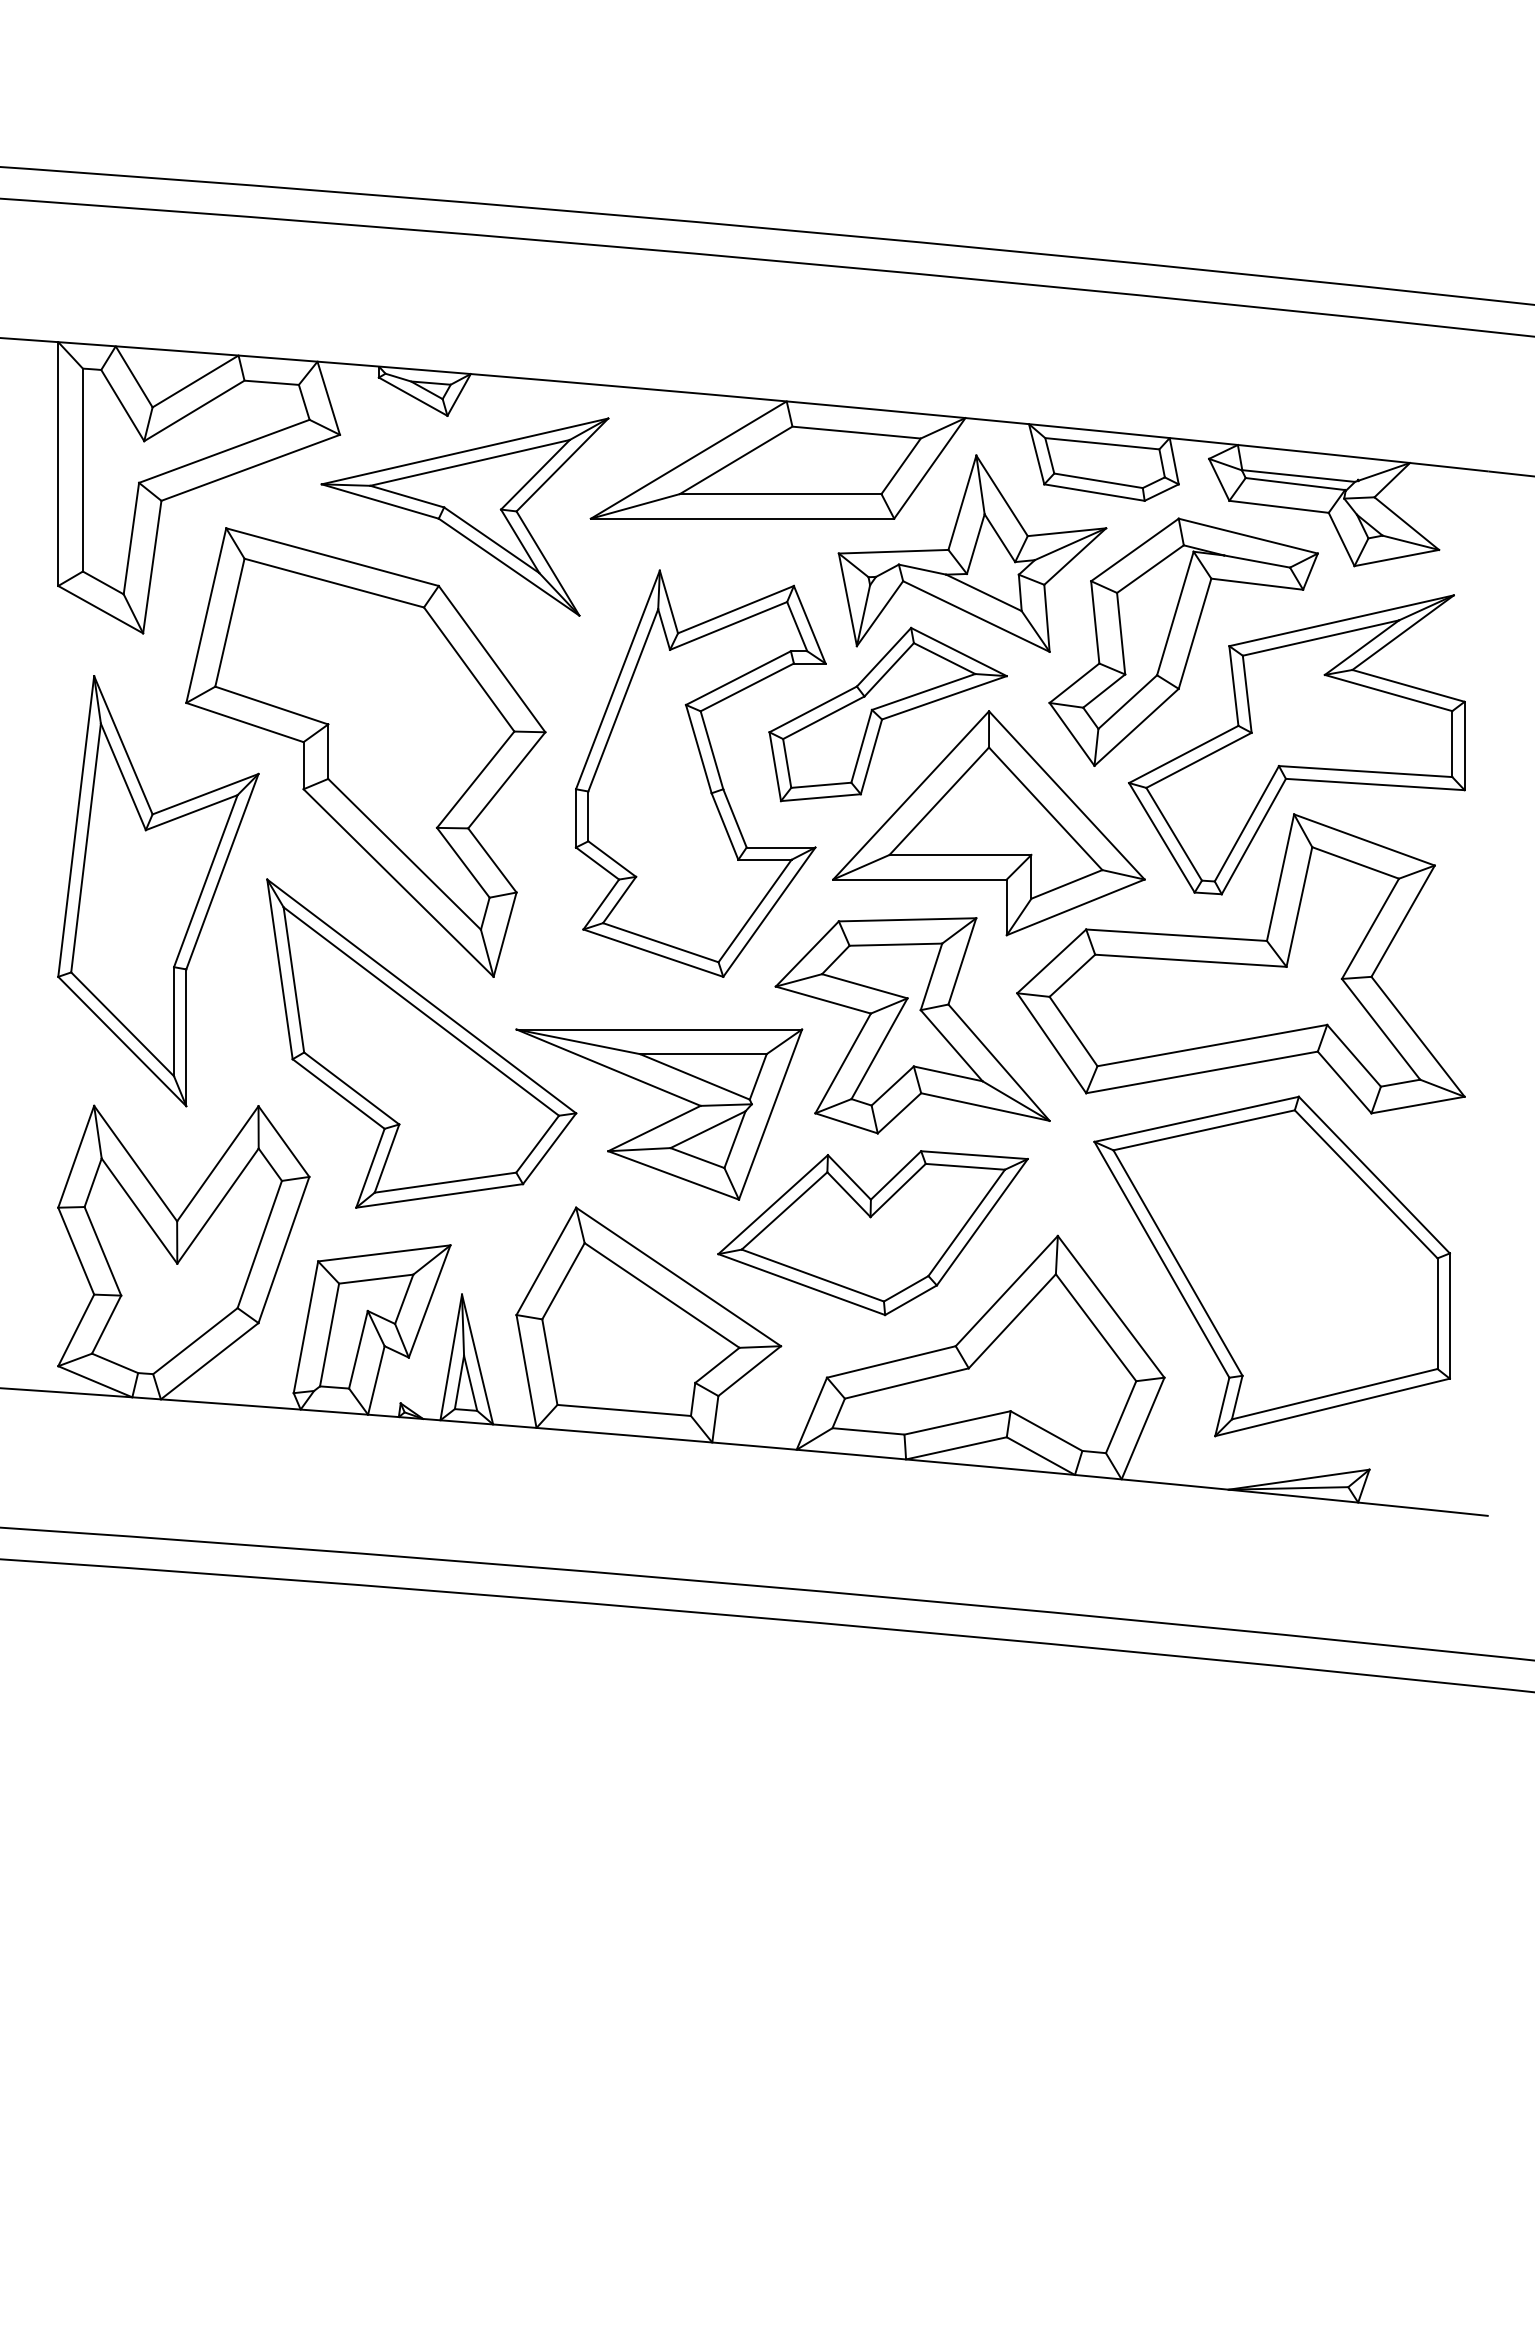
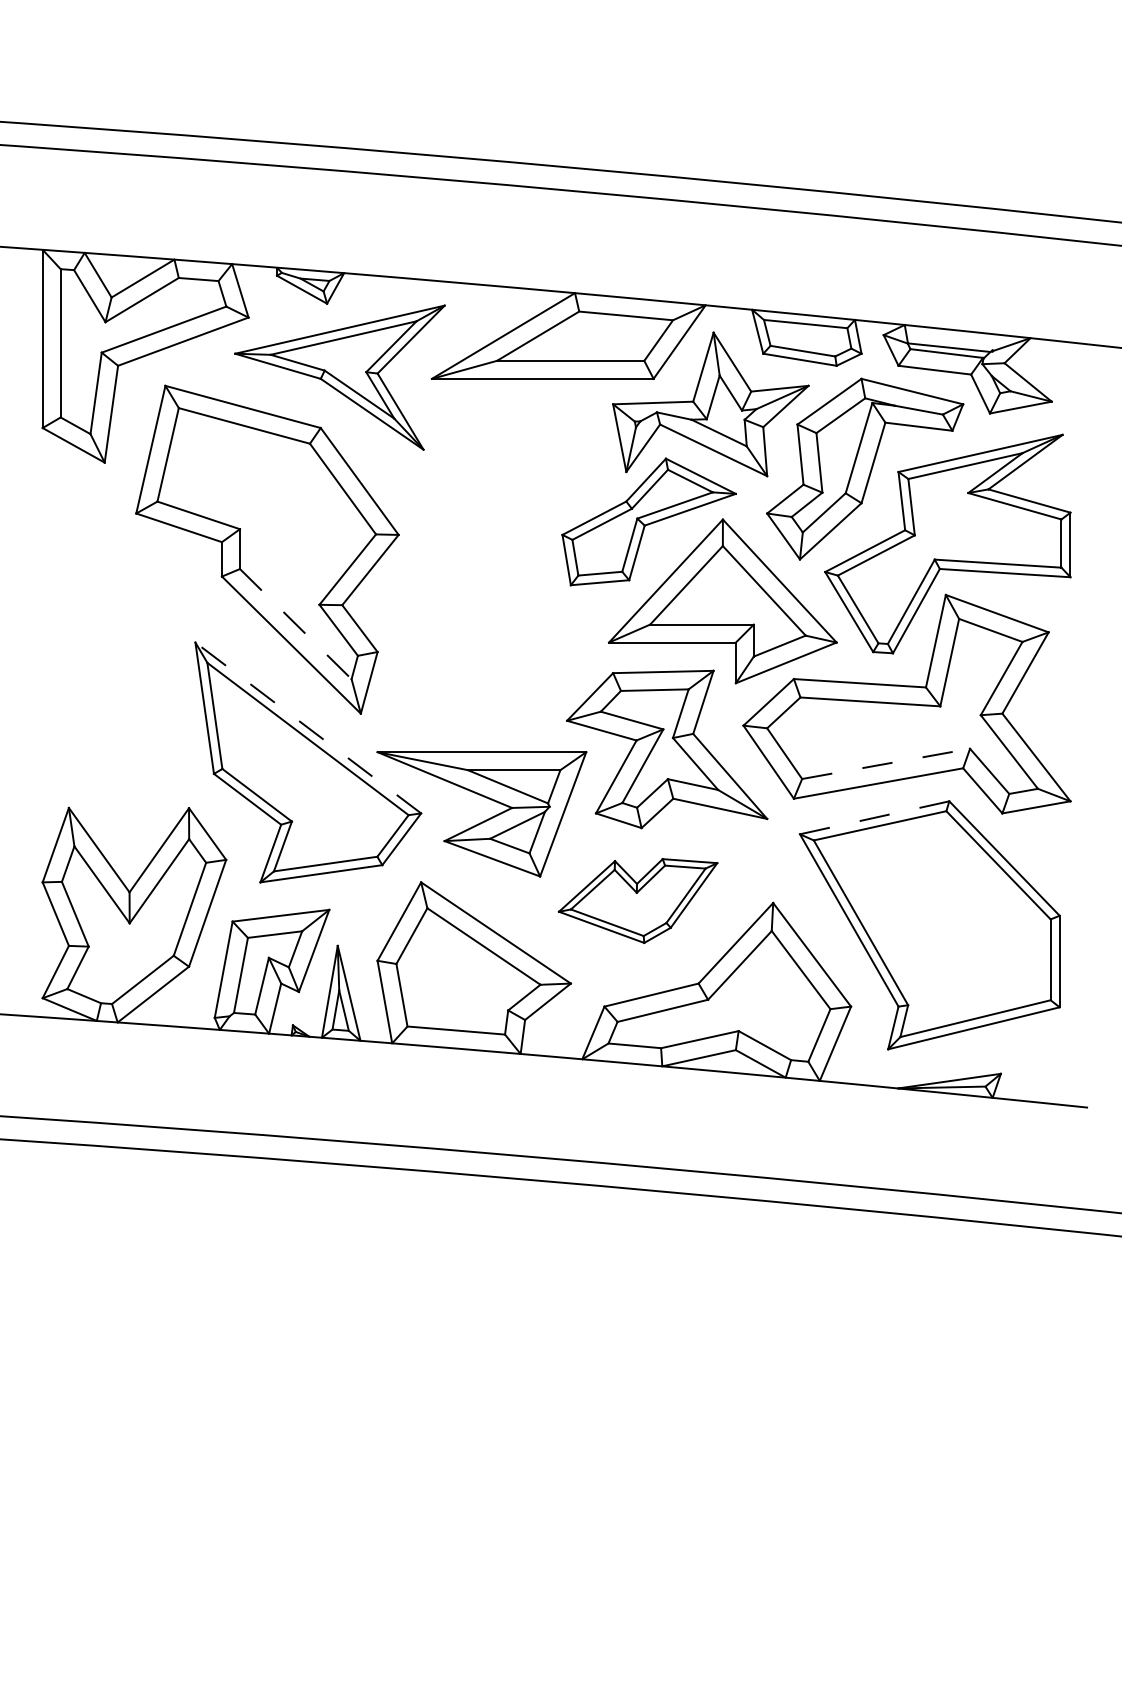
part: (700, 773) -> (512, 565), removed
line: (404, 854) -> (295, 624), solid -> dashed
part: (158, 891) -> (115, 651), removed
line: (421, 996) -> (308, 728), solid -> dashed
line: (1212, 1045) -> (886, 763), solid -> dashed
line: (1196, 1119) -> (874, 817), solid -> dashed
part: (872, 1233) -> (637, 901), size x0.7

